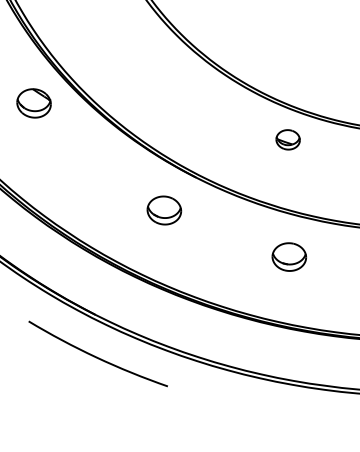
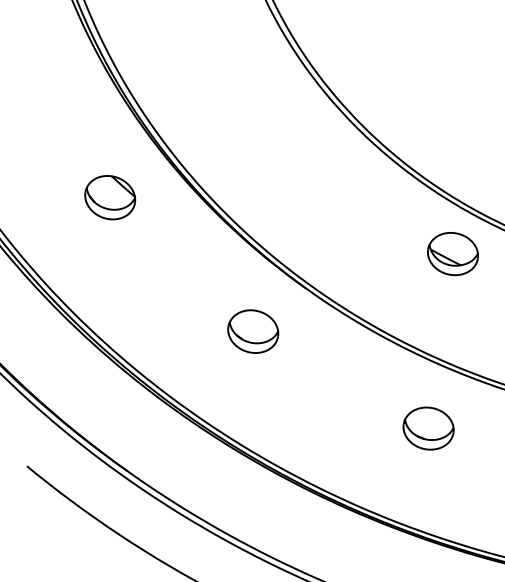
part: (33, 103) -> (109, 197), moved
part: (287, 139) -> (452, 253), size x1.43

